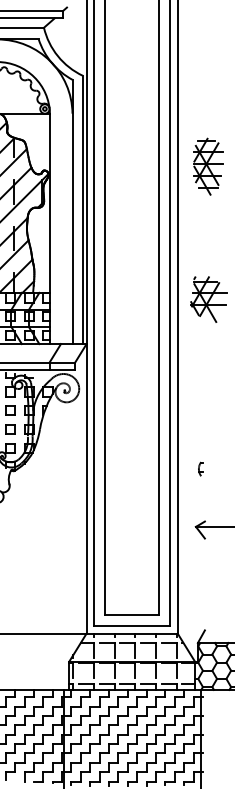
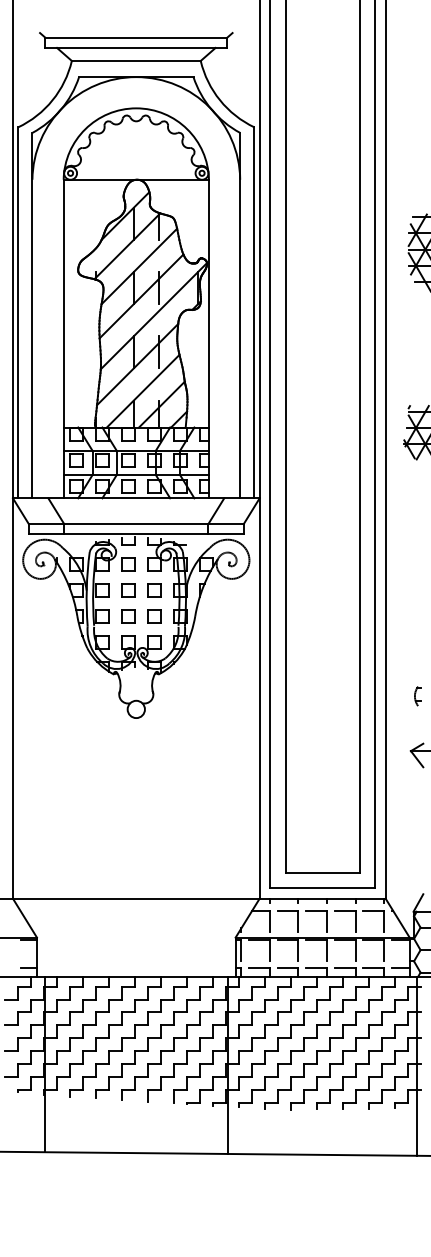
part: (200, 469) -> (417, 696), moved

